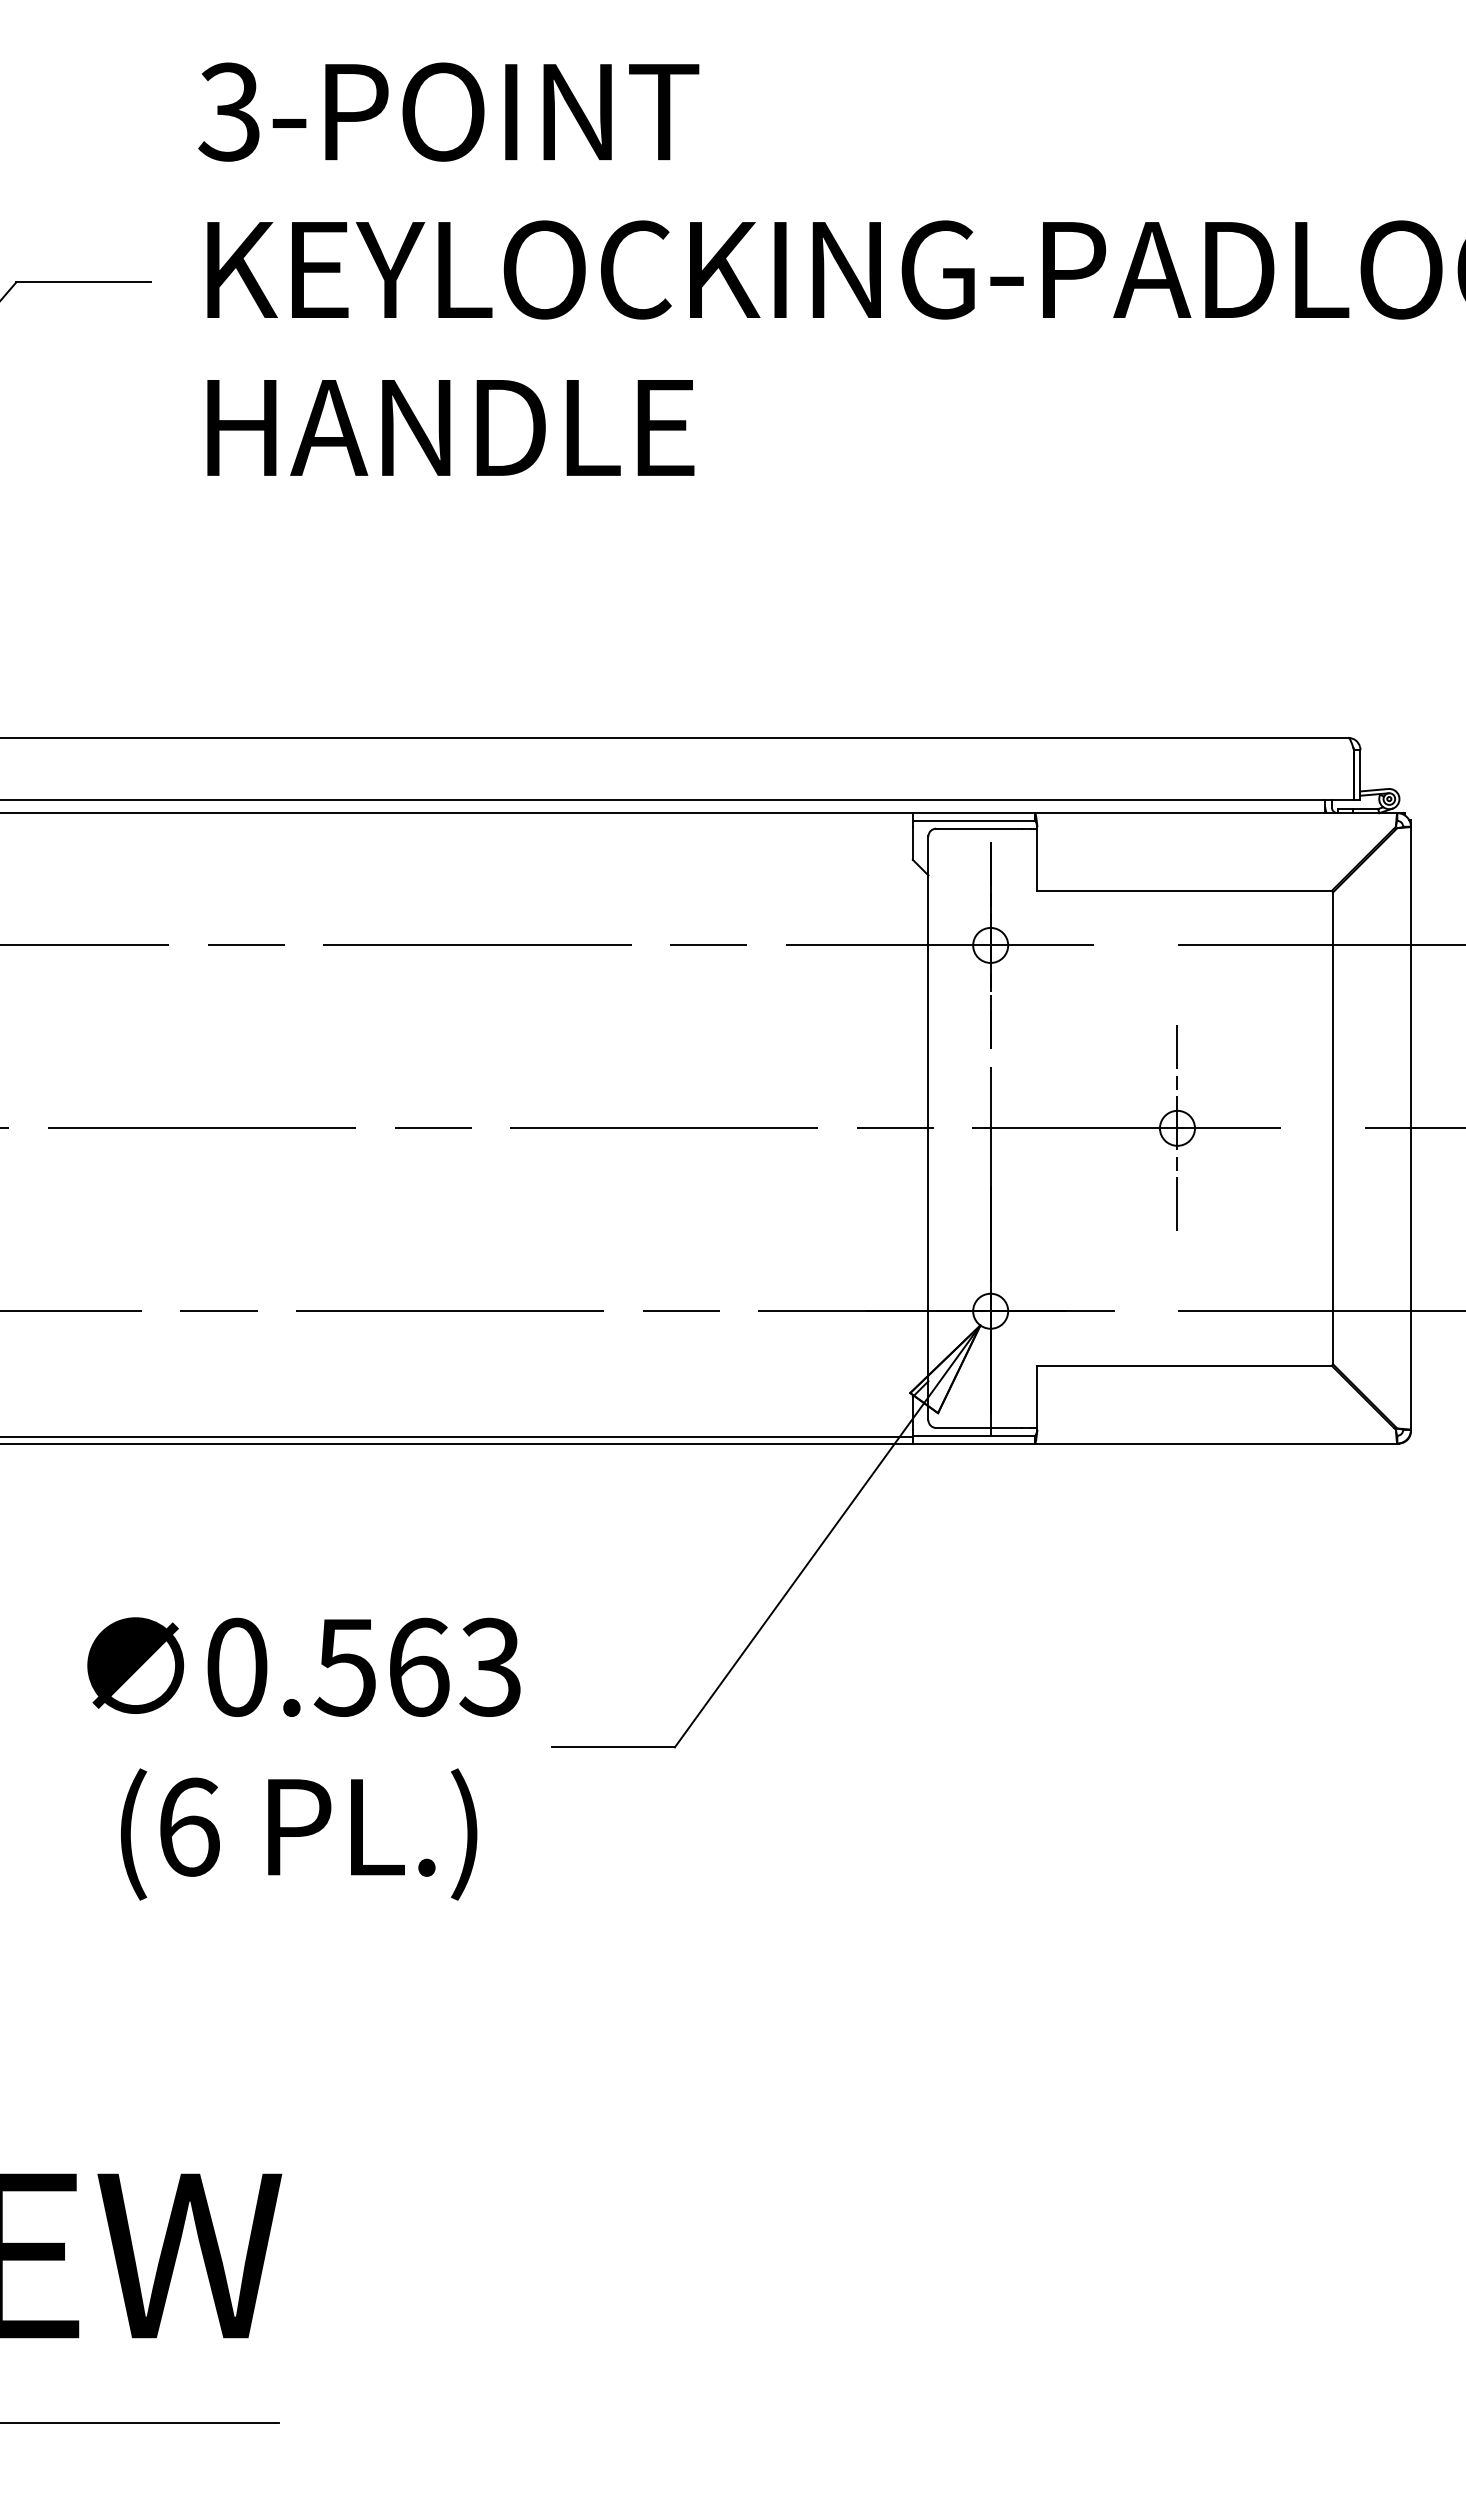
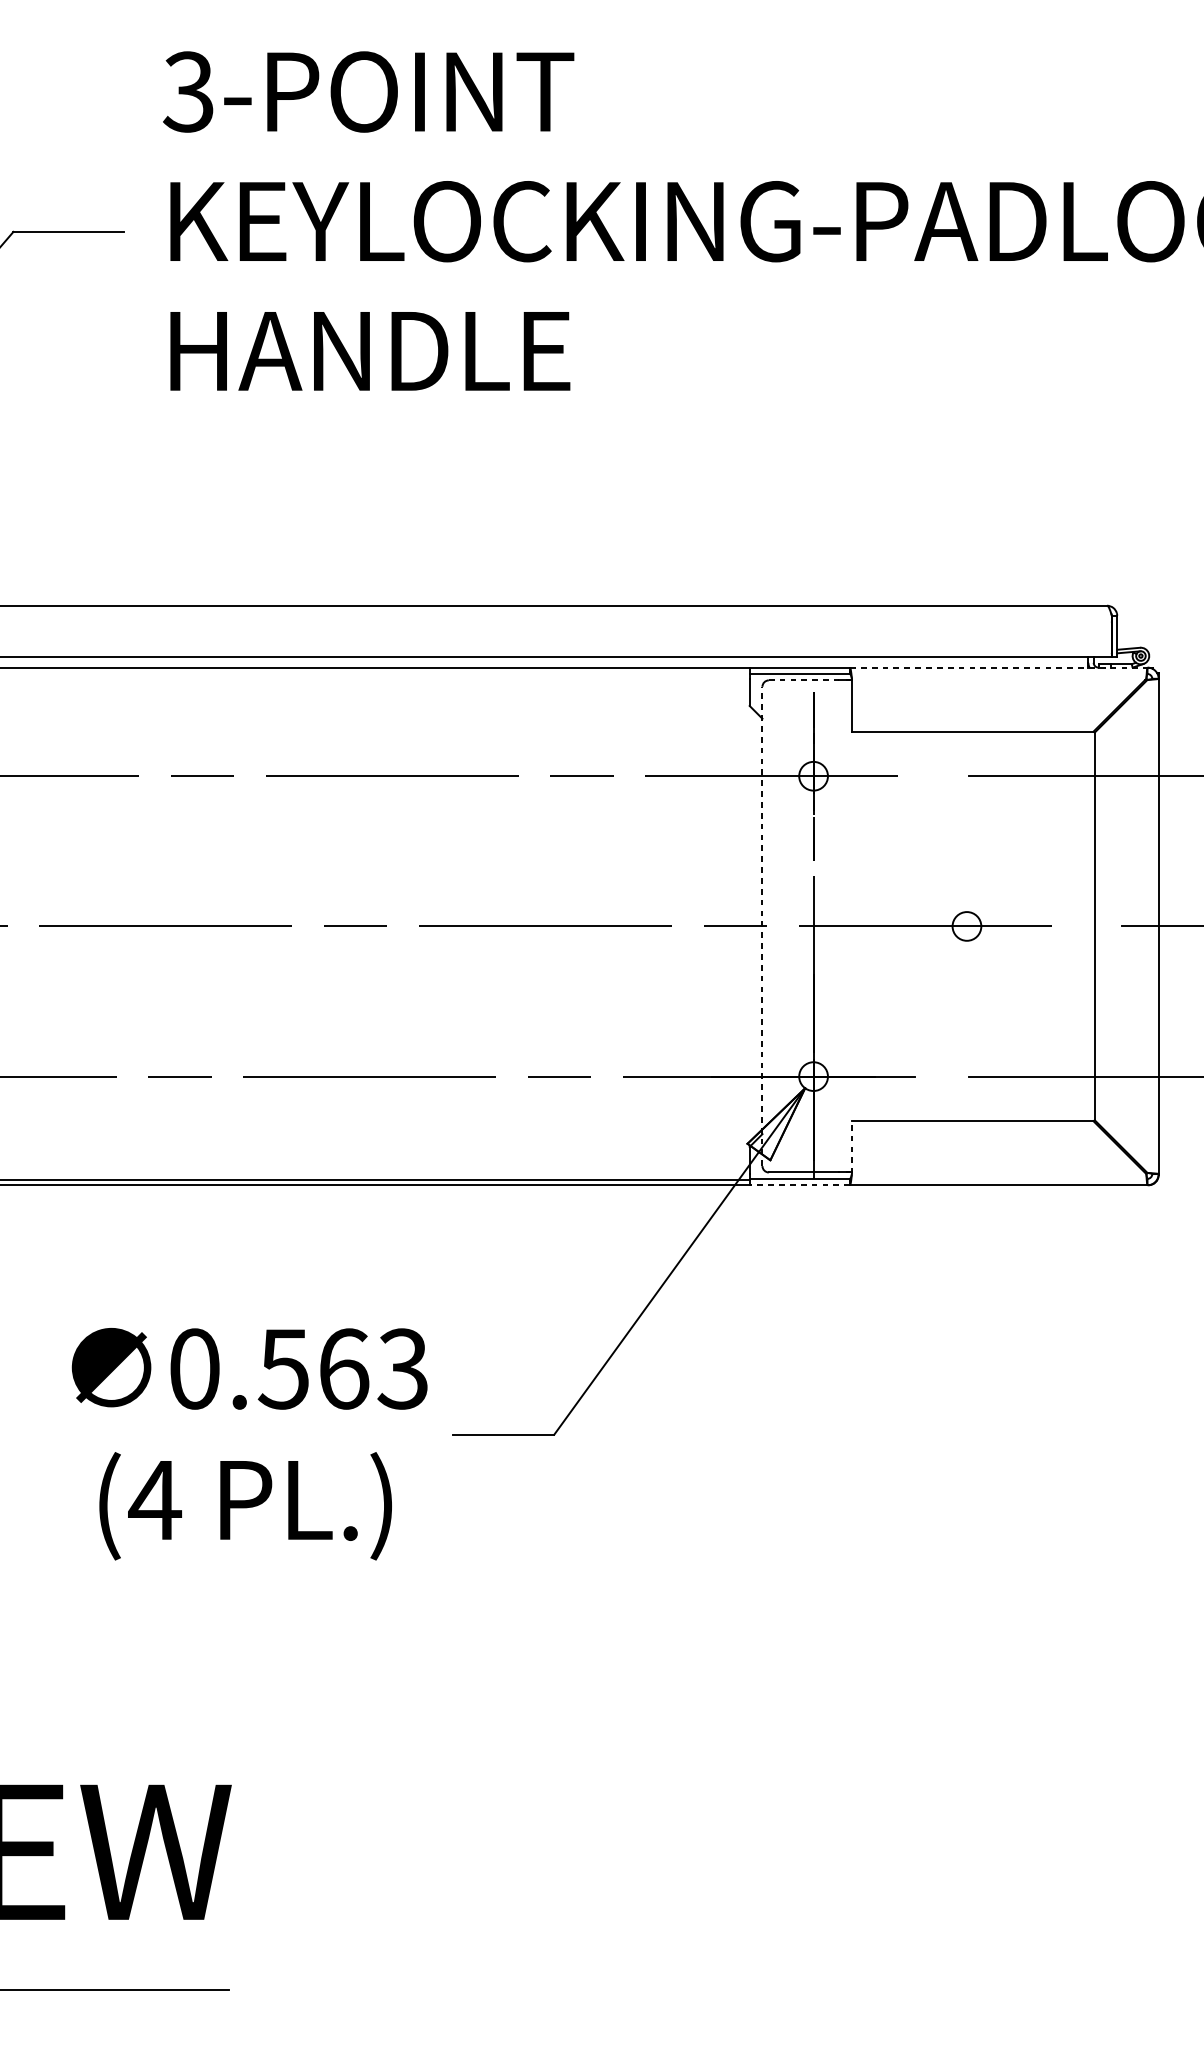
line: (1216, 813) -> (999, 667), solid -> dashed
line: (979, 828) -> (804, 680), solid -> dashed
line: (928, 1128) -> (762, 926), solid -> dashed
line: (1177, 1128) -> (966, 926), removed
line: (1037, 1397) -> (852, 1147), solid -> dashed
line: (973, 1443) -> (799, 1185), solid -> dashed
text: (188, 1826) -> (154, 1499), (6 -> (4

